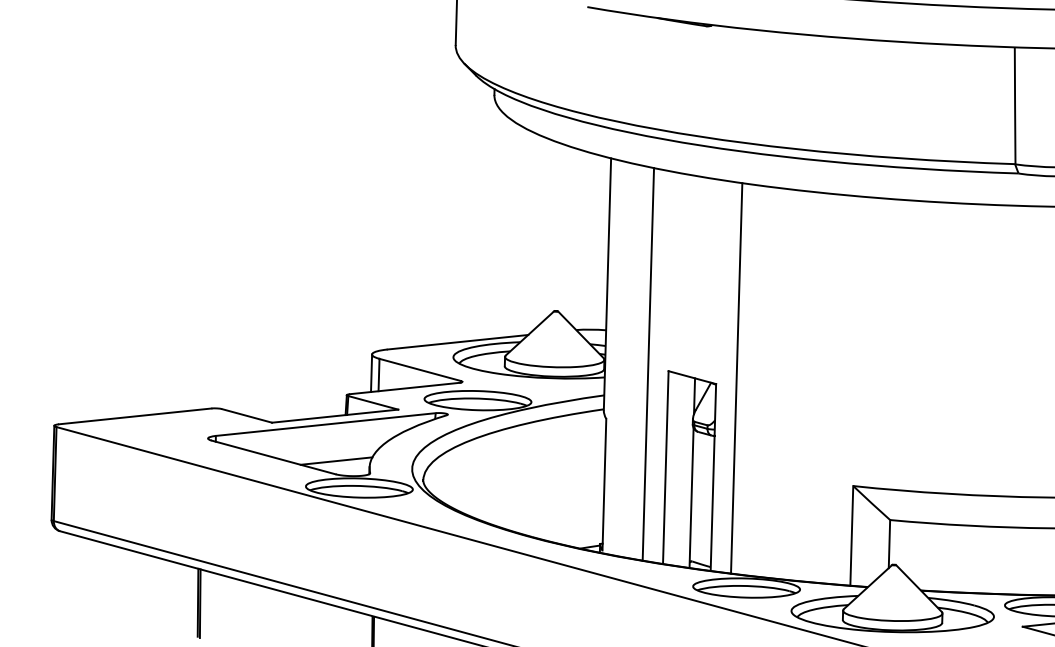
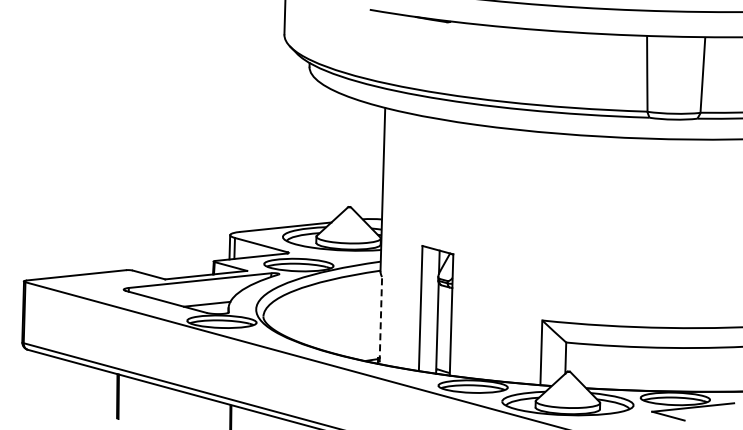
line: (648, 364) -> (409, 241), removed
line: (736, 378) -> (466, 250), removed
line: (603, 484) -> (380, 319), solid -> dashed

